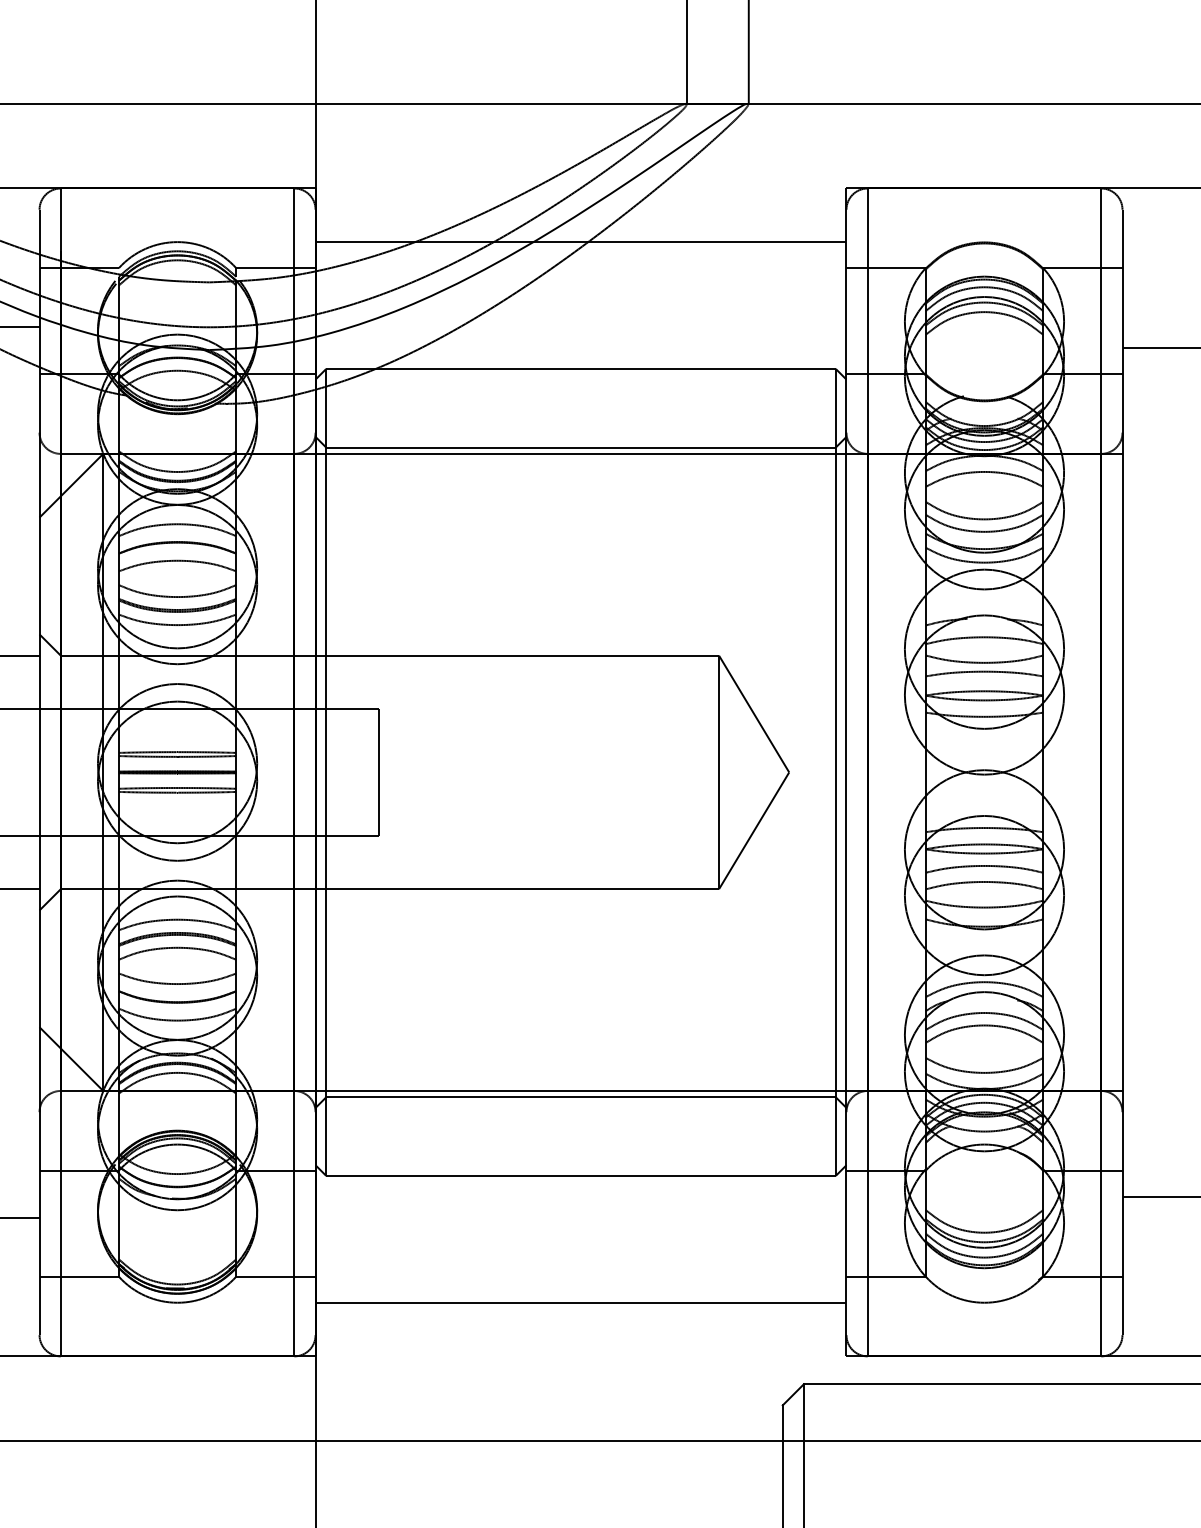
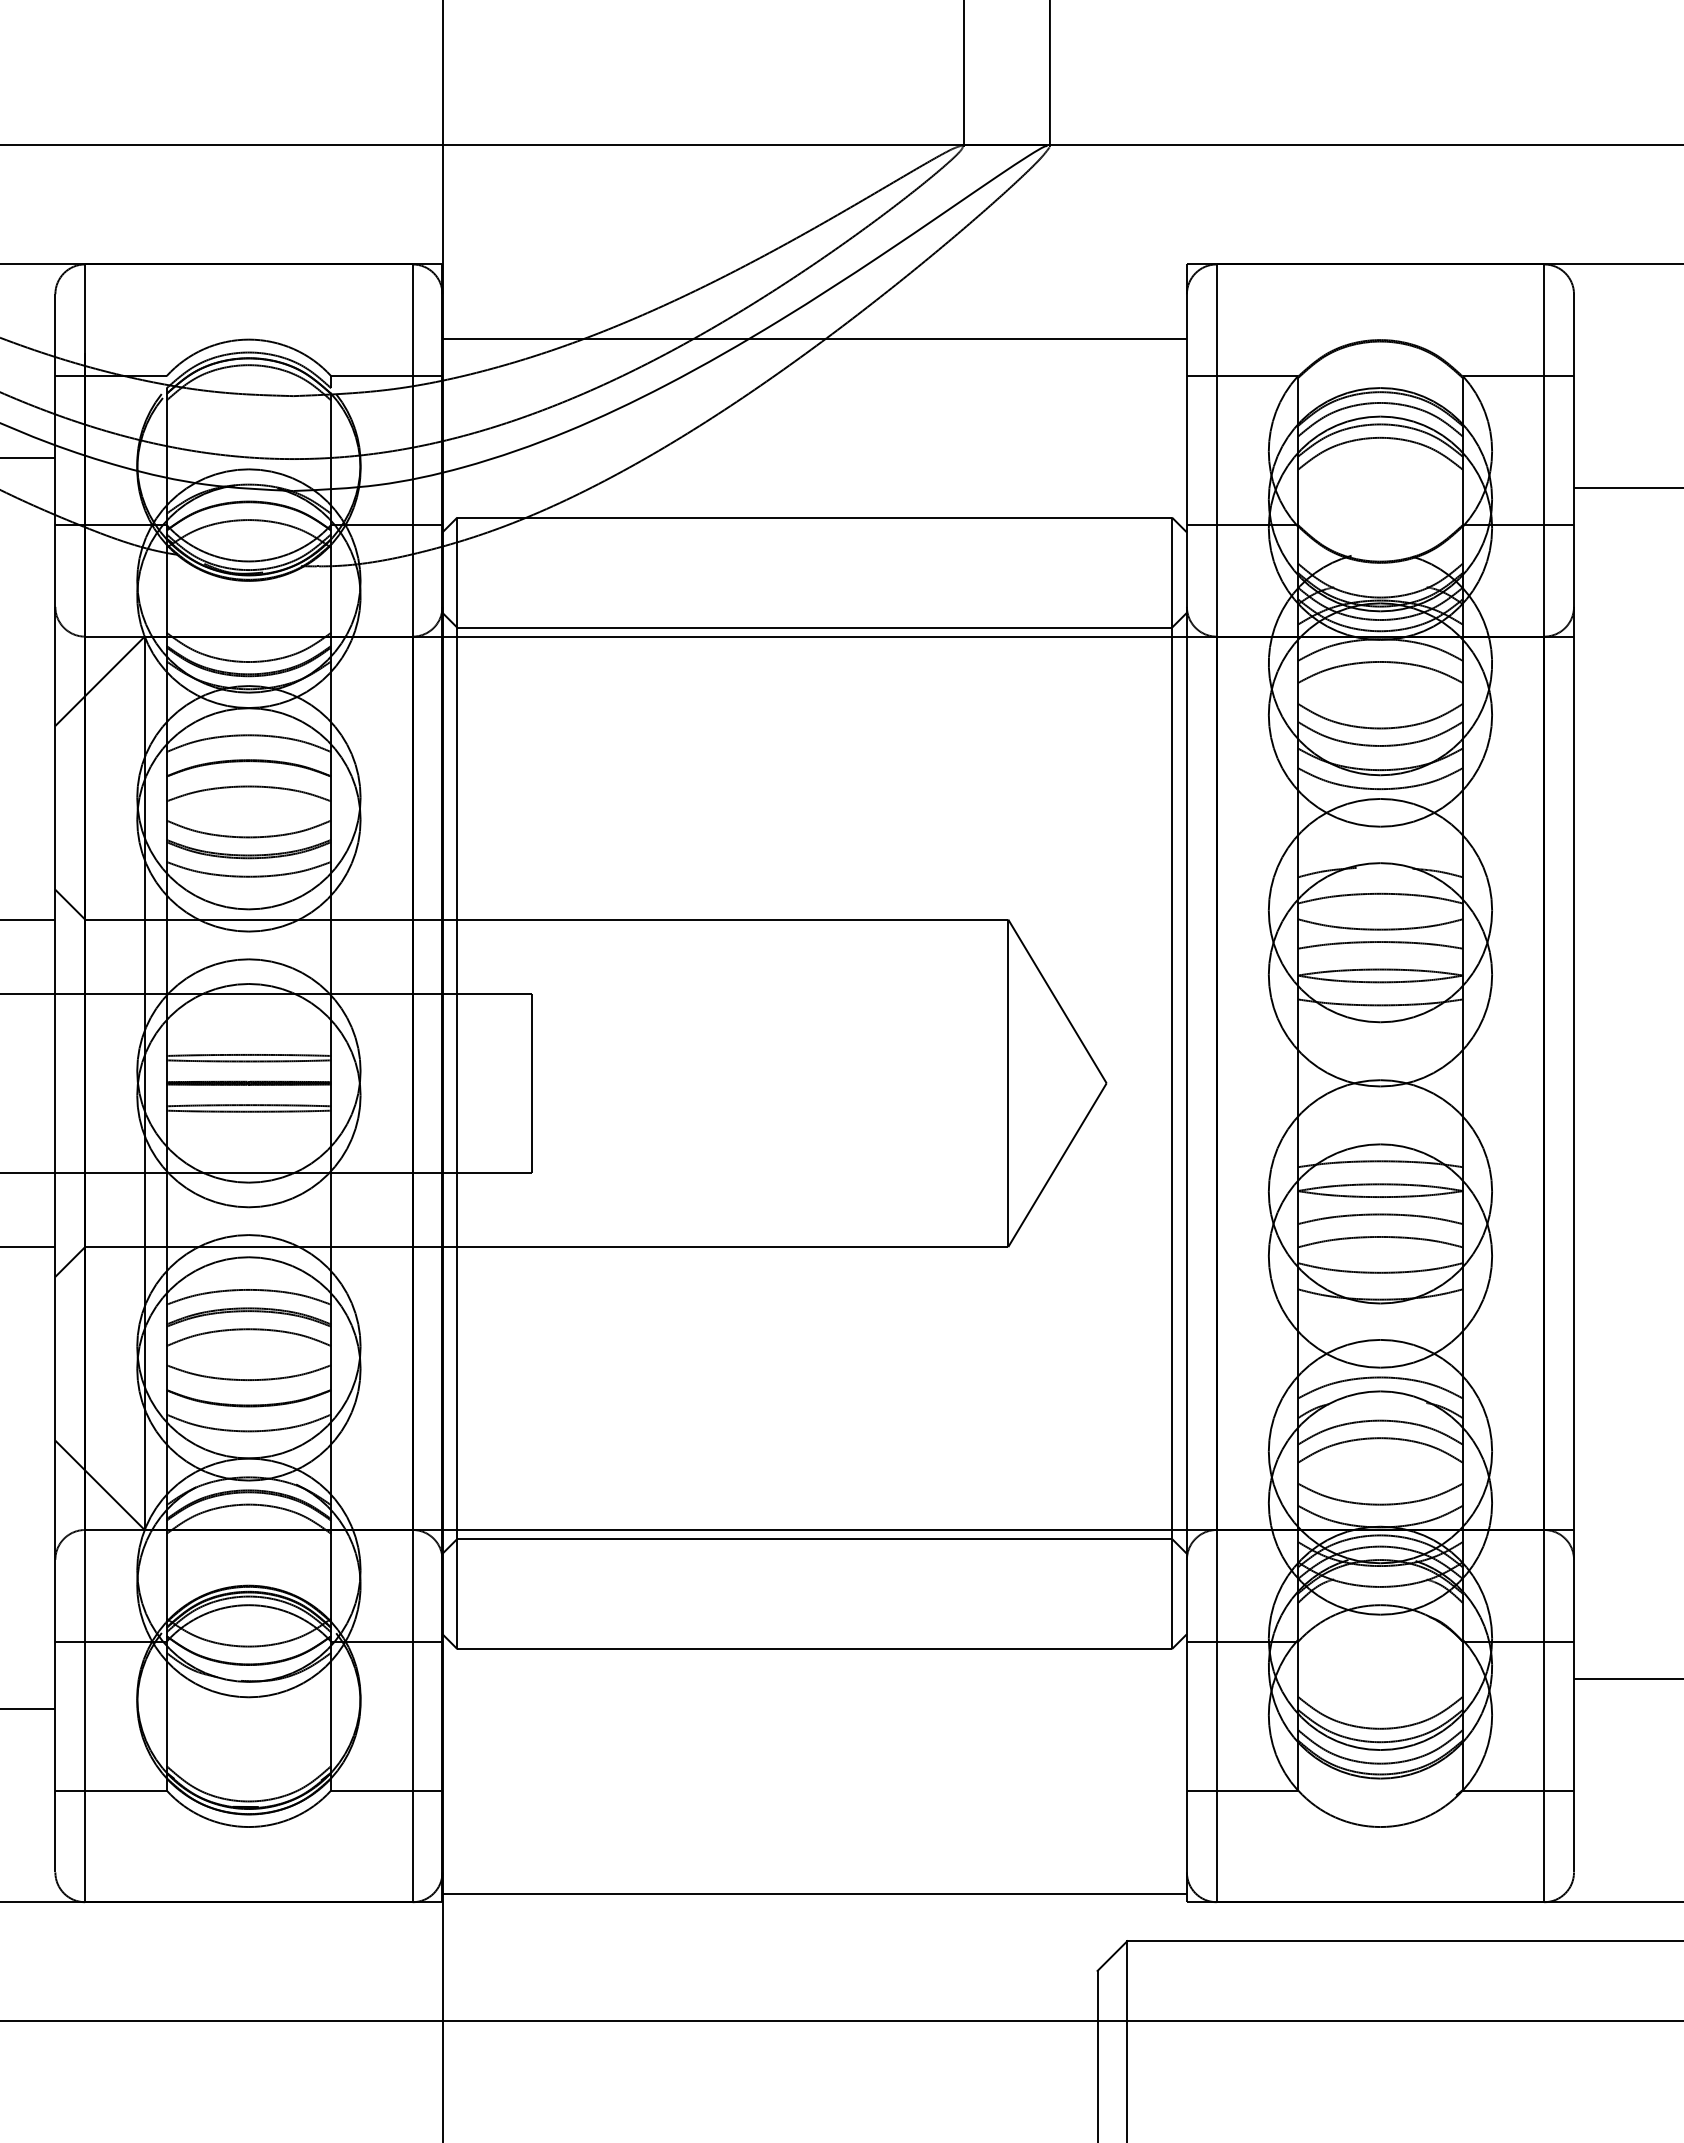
line: (580, 1303) -> (814, 1893), moved

